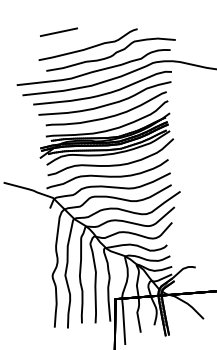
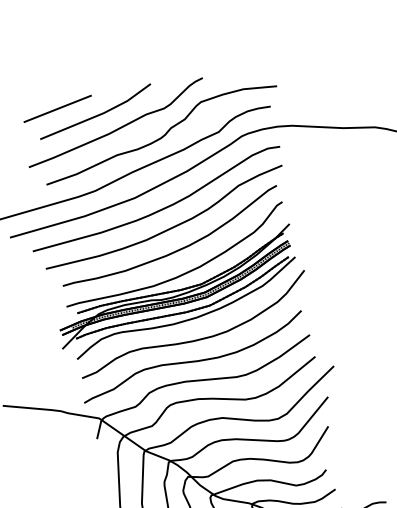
part: (78, 36) -> (95, 110), added

